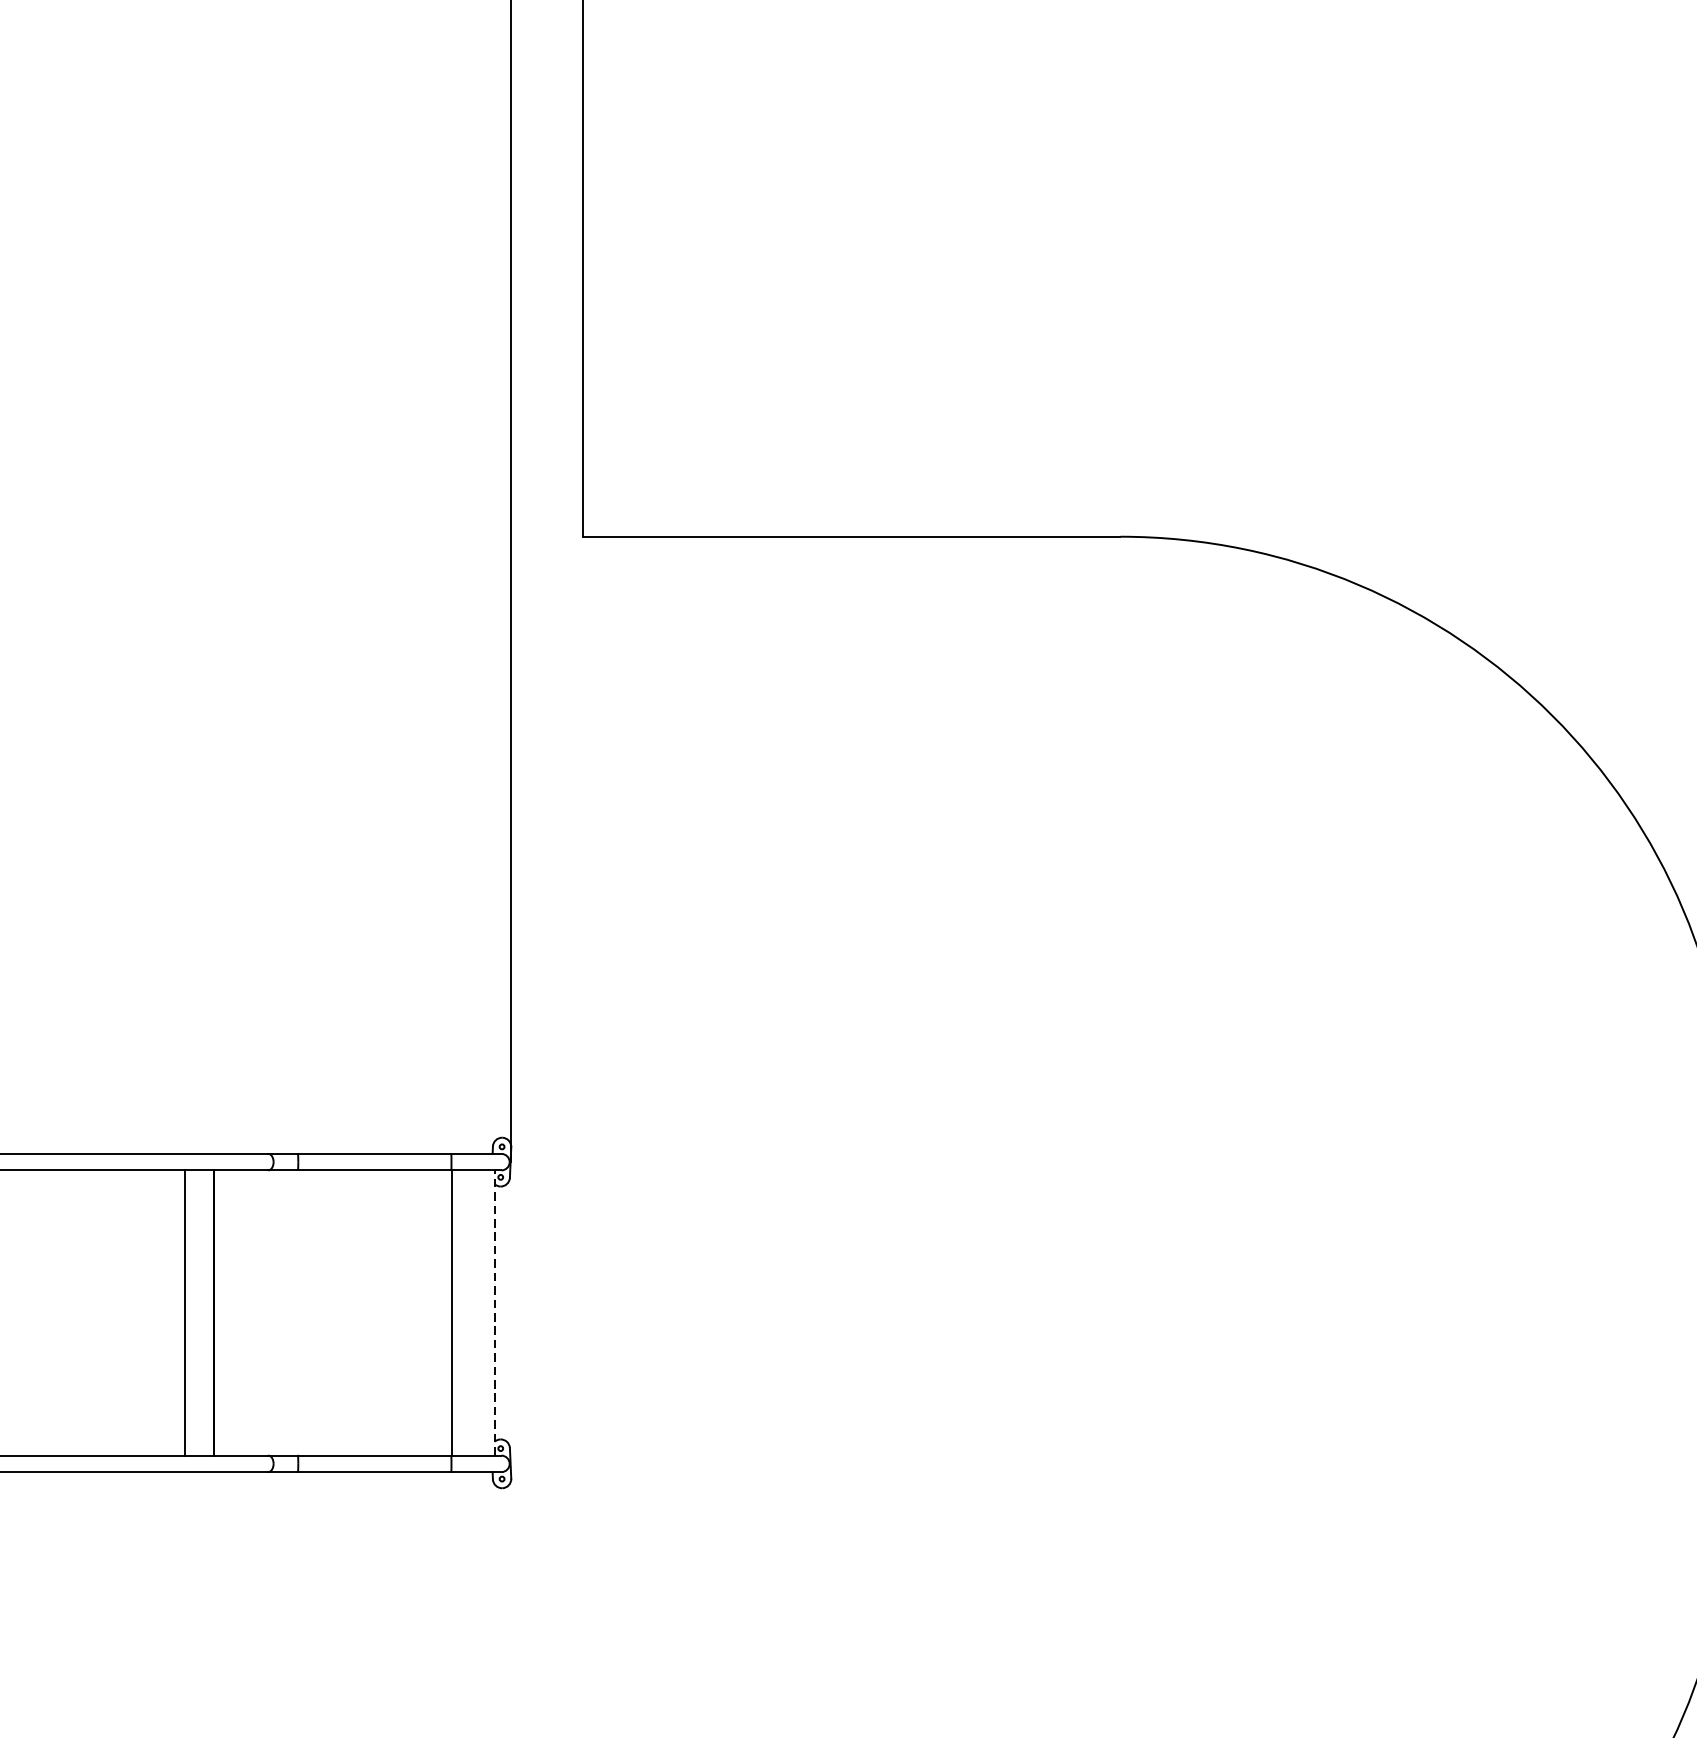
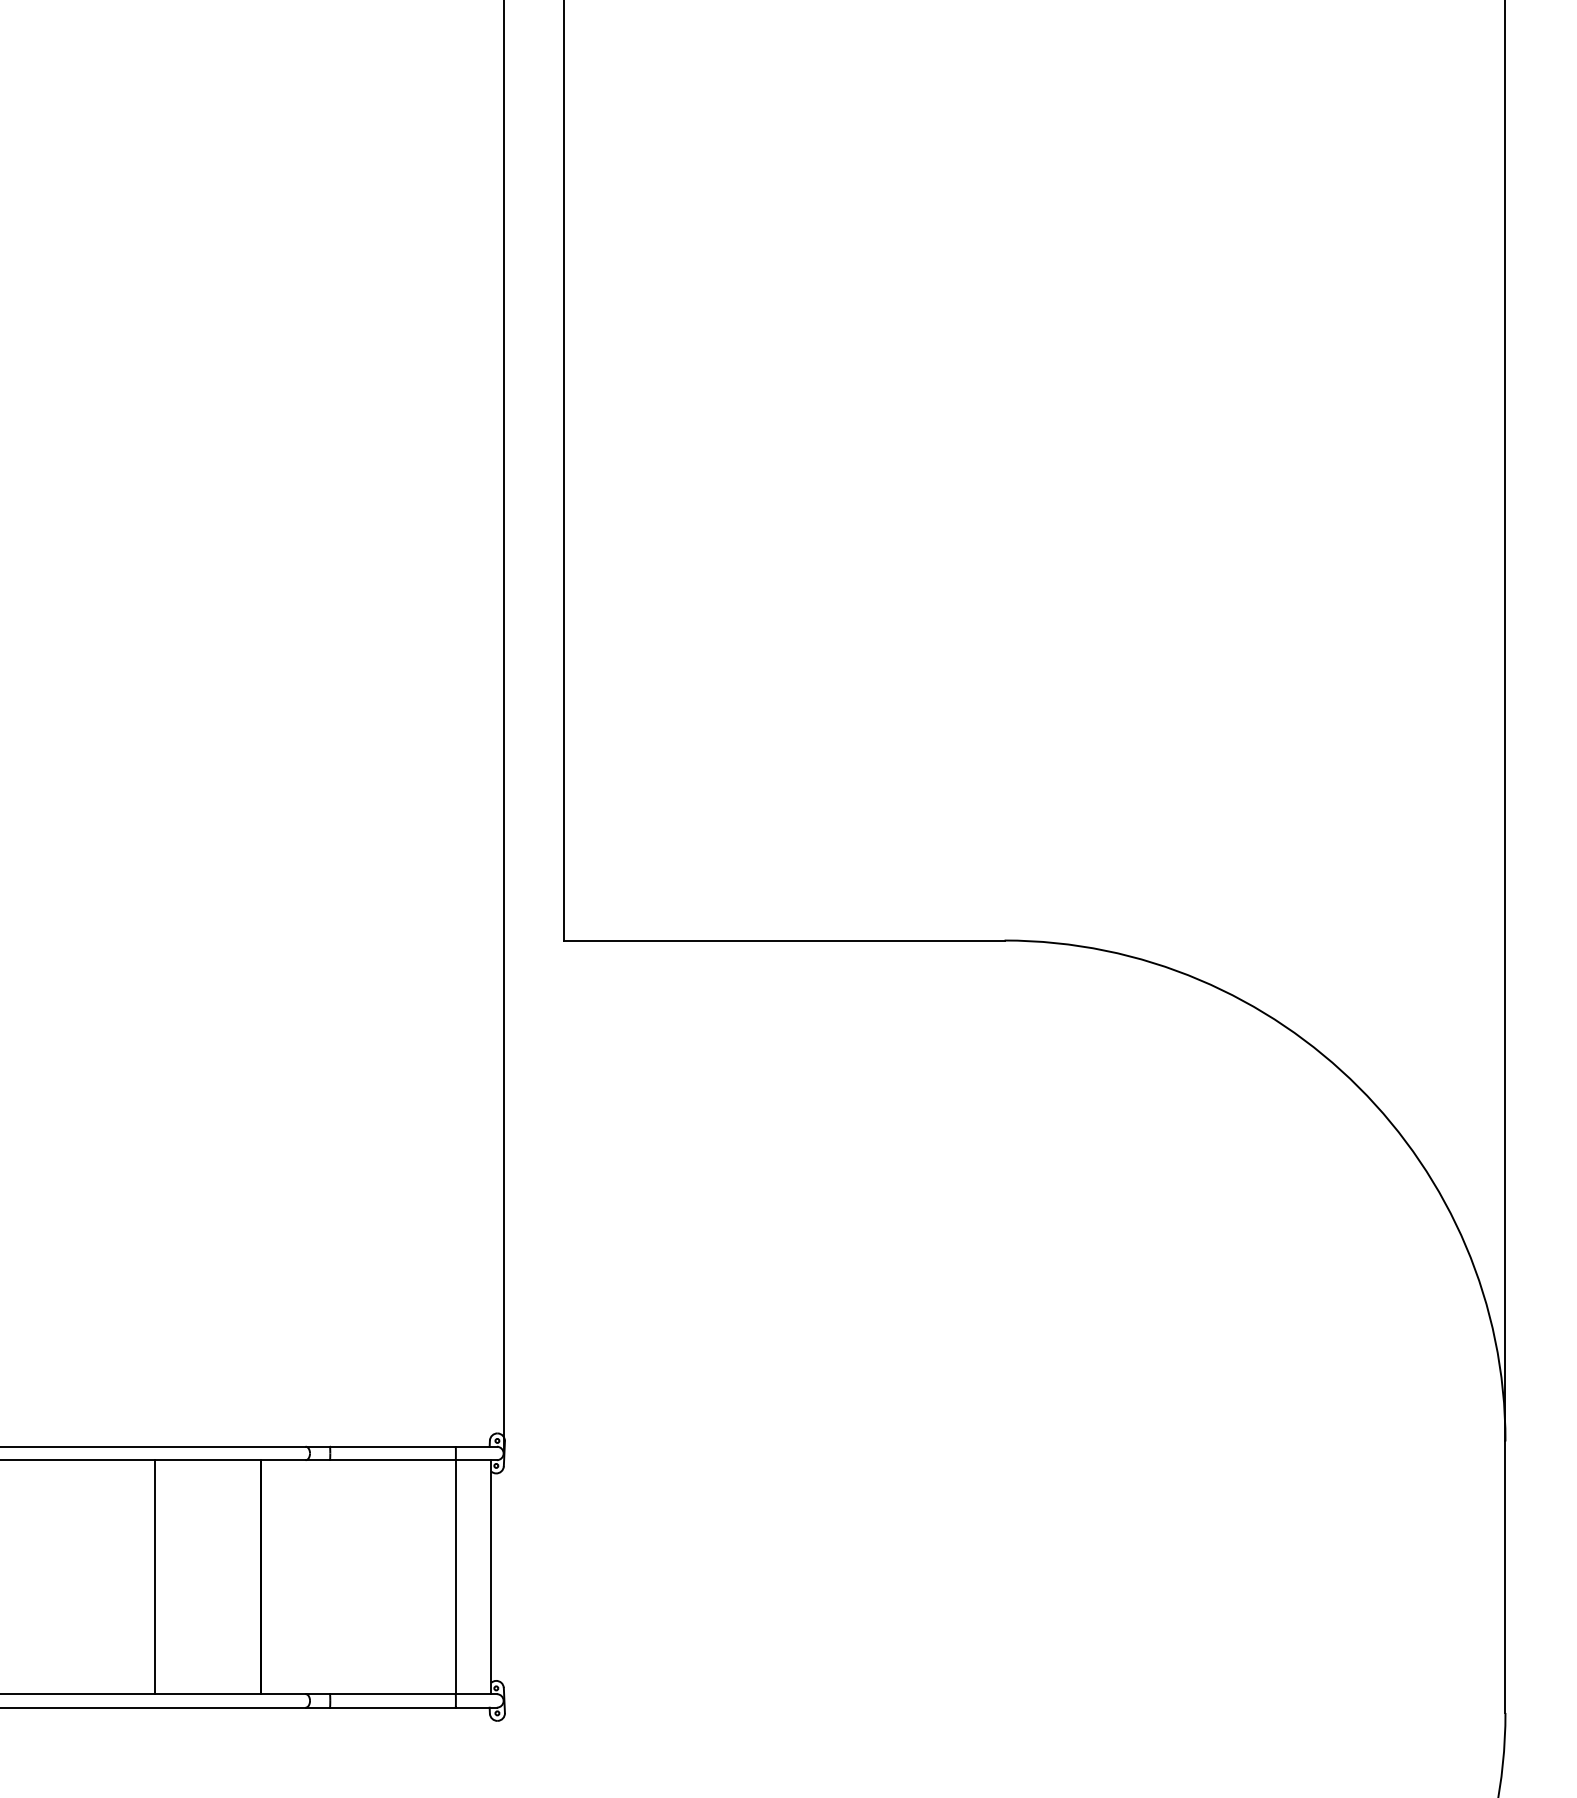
line: (185, 1313) -> (155, 1577), moved
line: (494, 1313) -> (491, 1577), dashed -> solid

